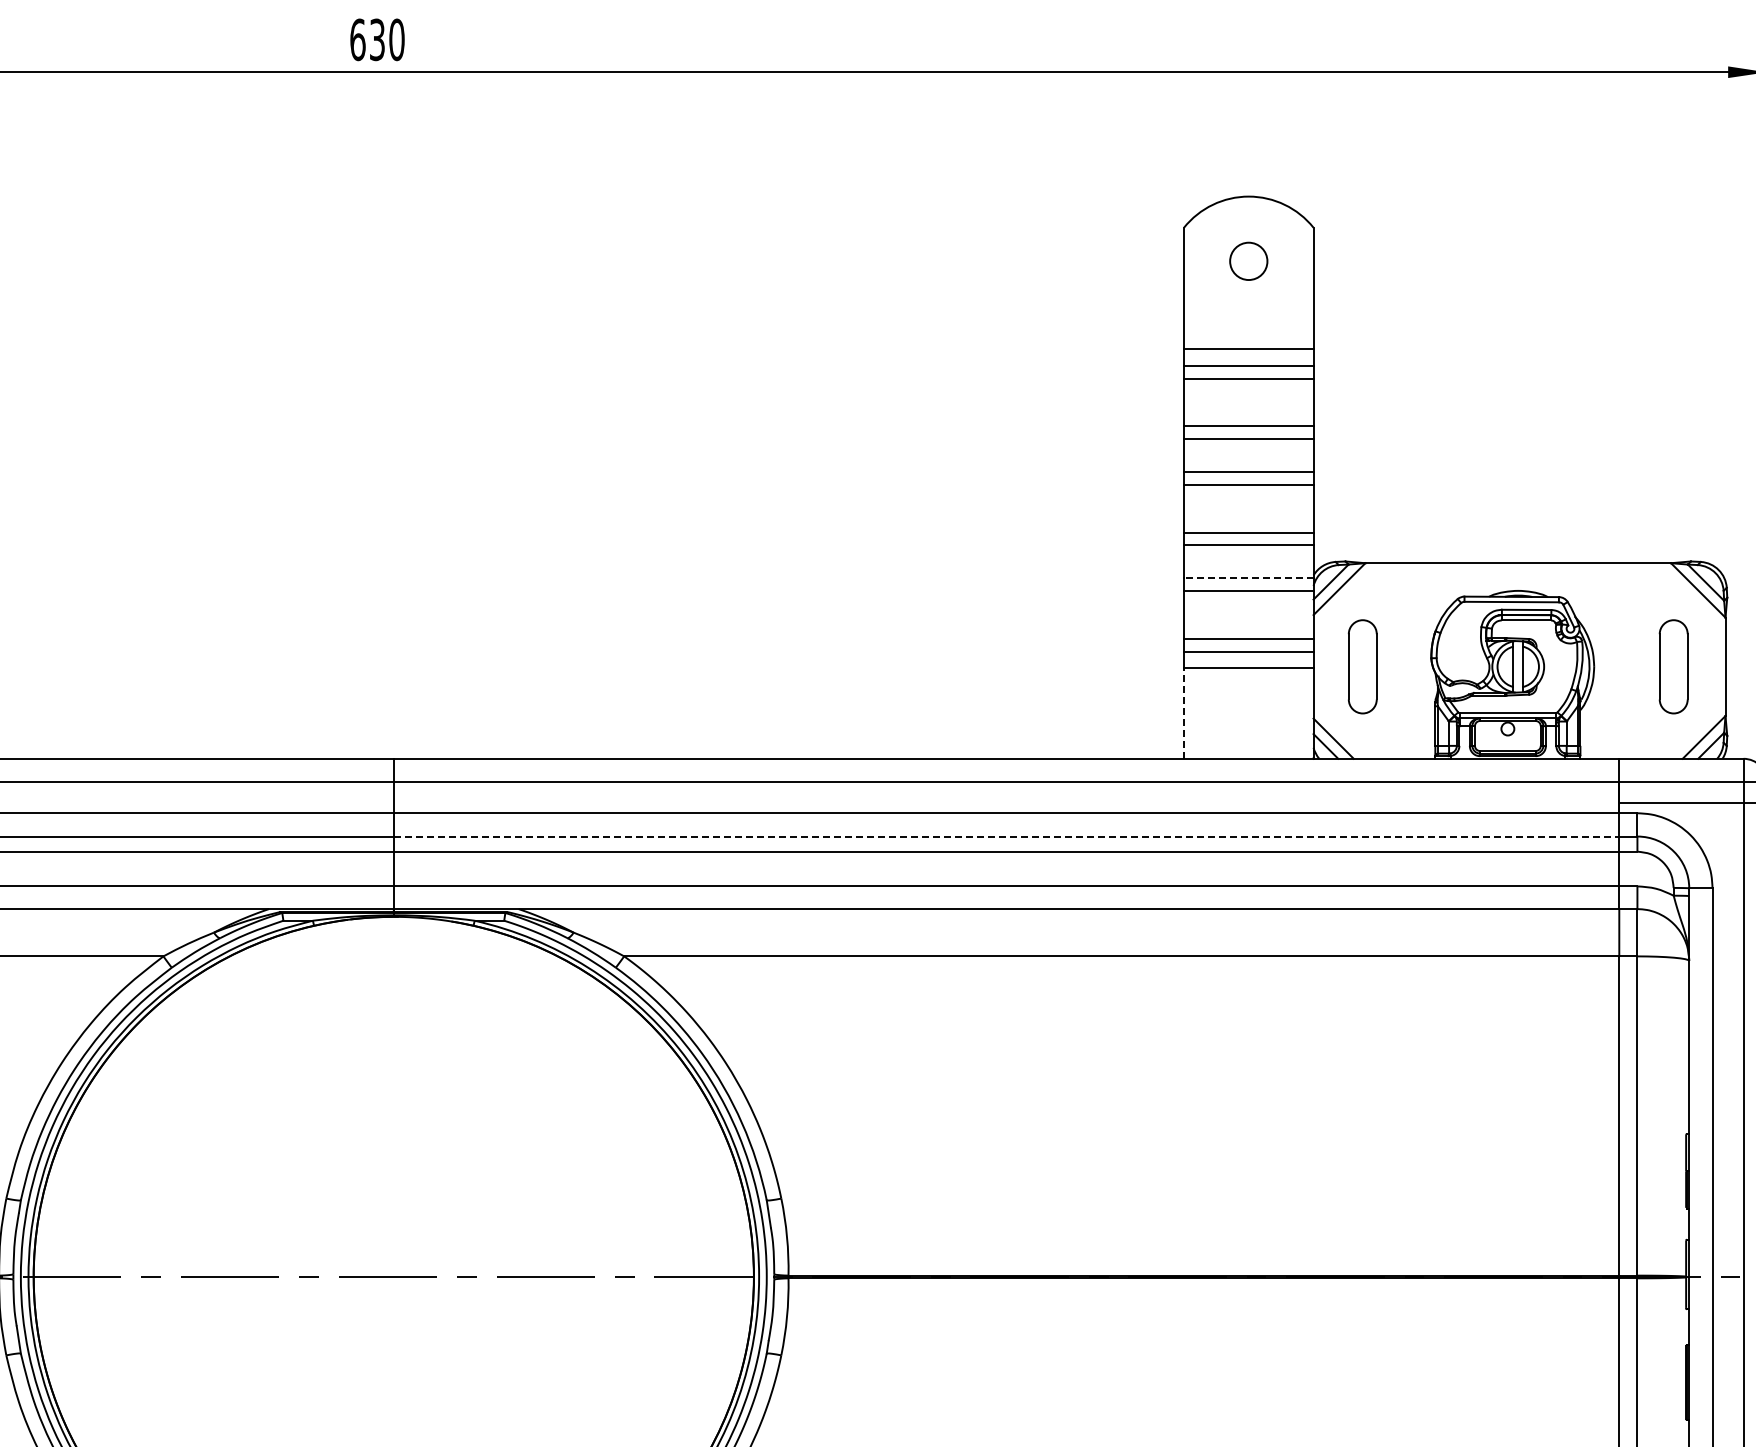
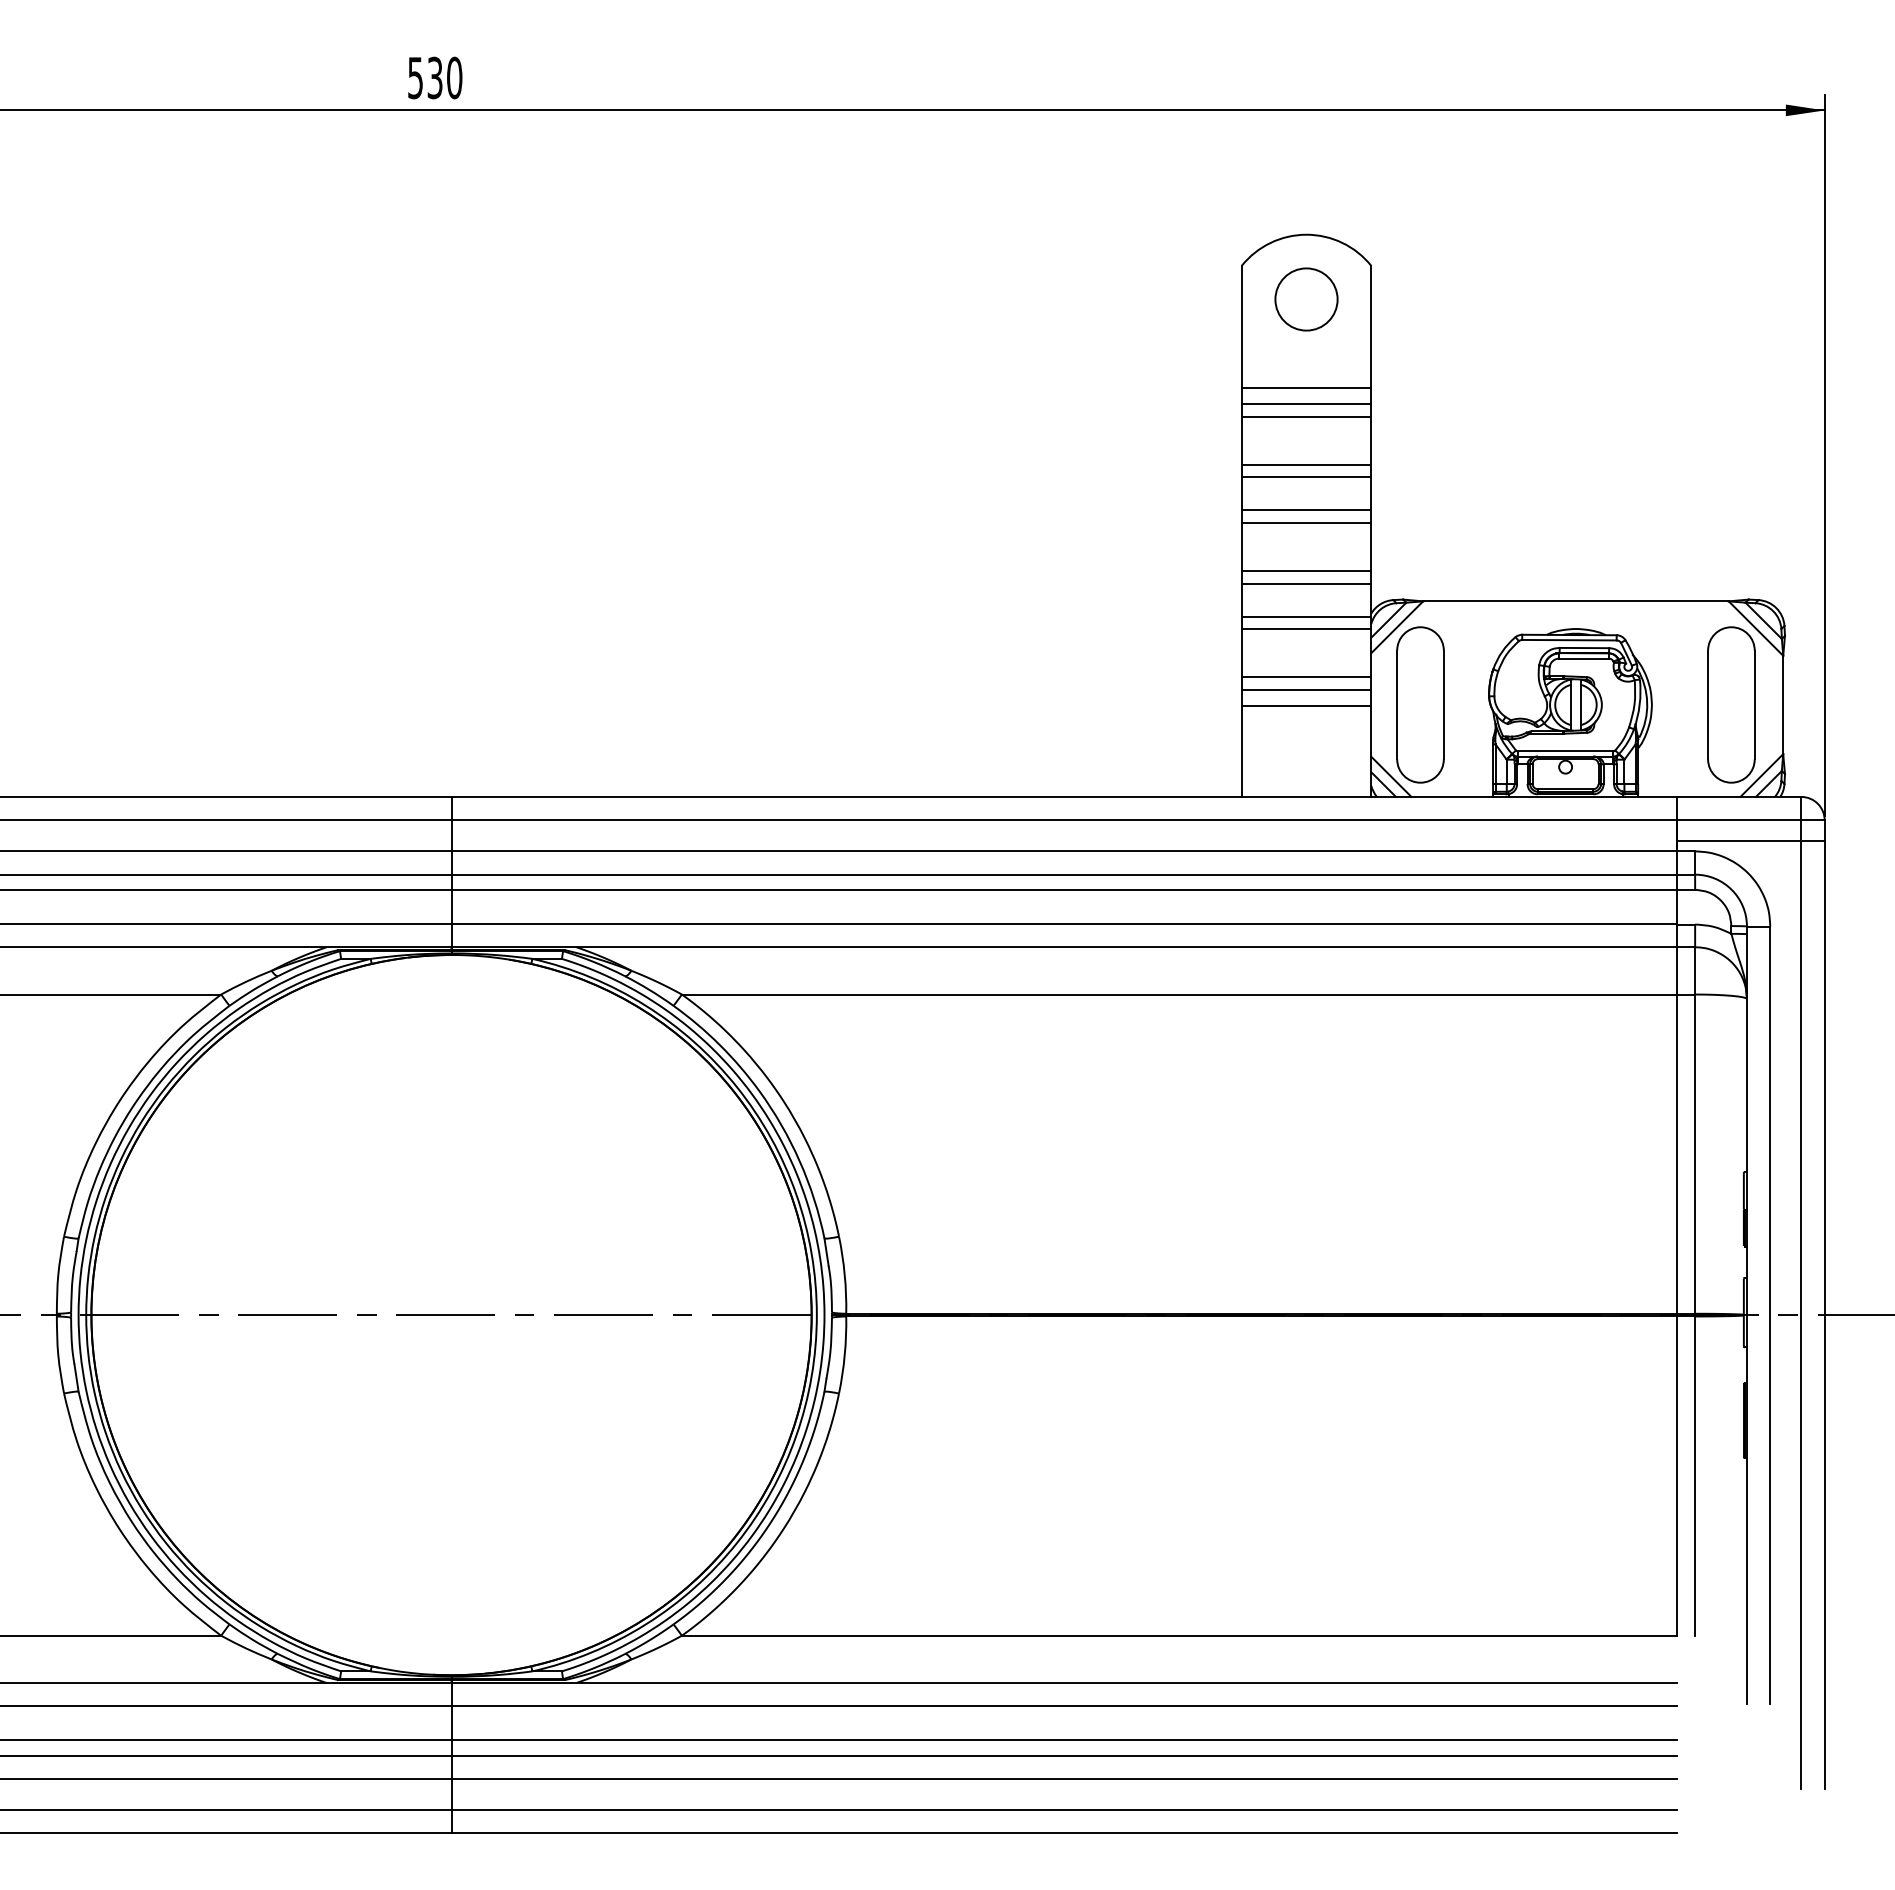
text: (357, 39) -> (415, 77), 630 -> 530
circle: (1248, 261) -> (1306, 299), size x1.67
line: (1248, 578) -> (1306, 616), dashed -> solid
part: (1362, 666) -> (1420, 704), size x1.67
part: (1673, 666) -> (1731, 704), size x1.67
line: (1183, 713) -> (1241, 751), dashed -> solid
line: (1006, 836) -> (1064, 874), dashed -> solid

